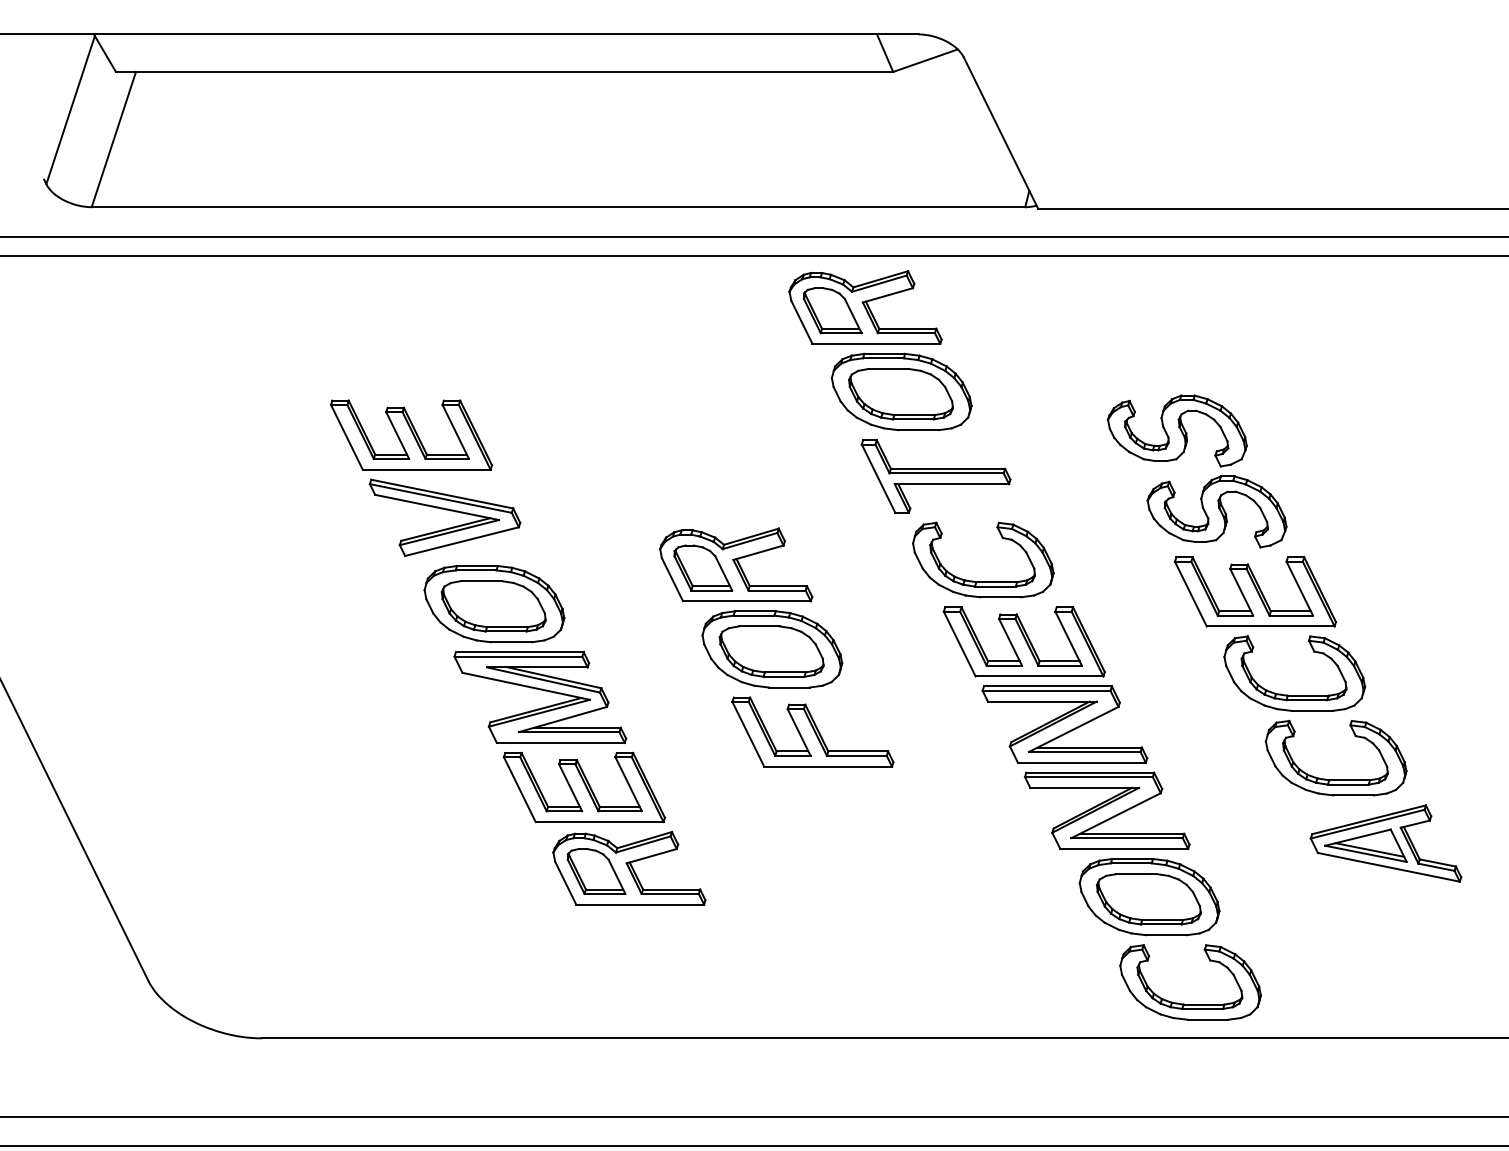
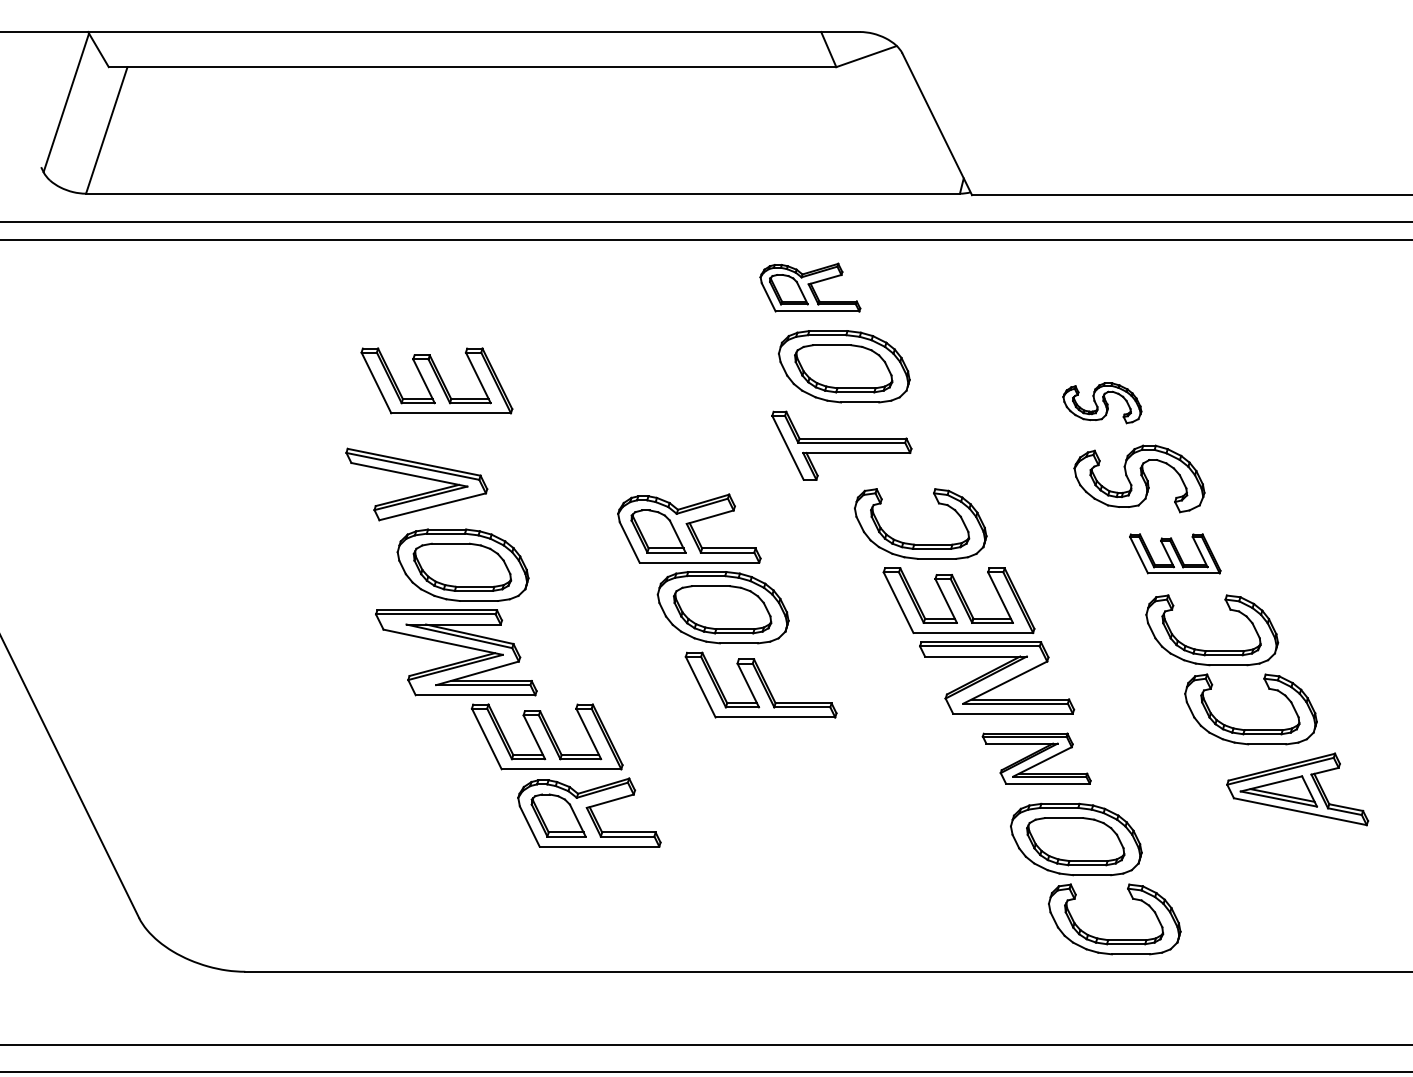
part: (865, 307) -> (810, 287), size x0.7
part: (1177, 430) -> (1102, 402), size x0.6
part: (411, 434) -> (436, 380), moved
part: (935, 476) -> (841, 445), moved
part: (1254, 591) -> (1174, 553), size x0.6
part: (540, 690) -> (456, 646), moved
part: (1107, 810) -> (1036, 758), size x0.7

